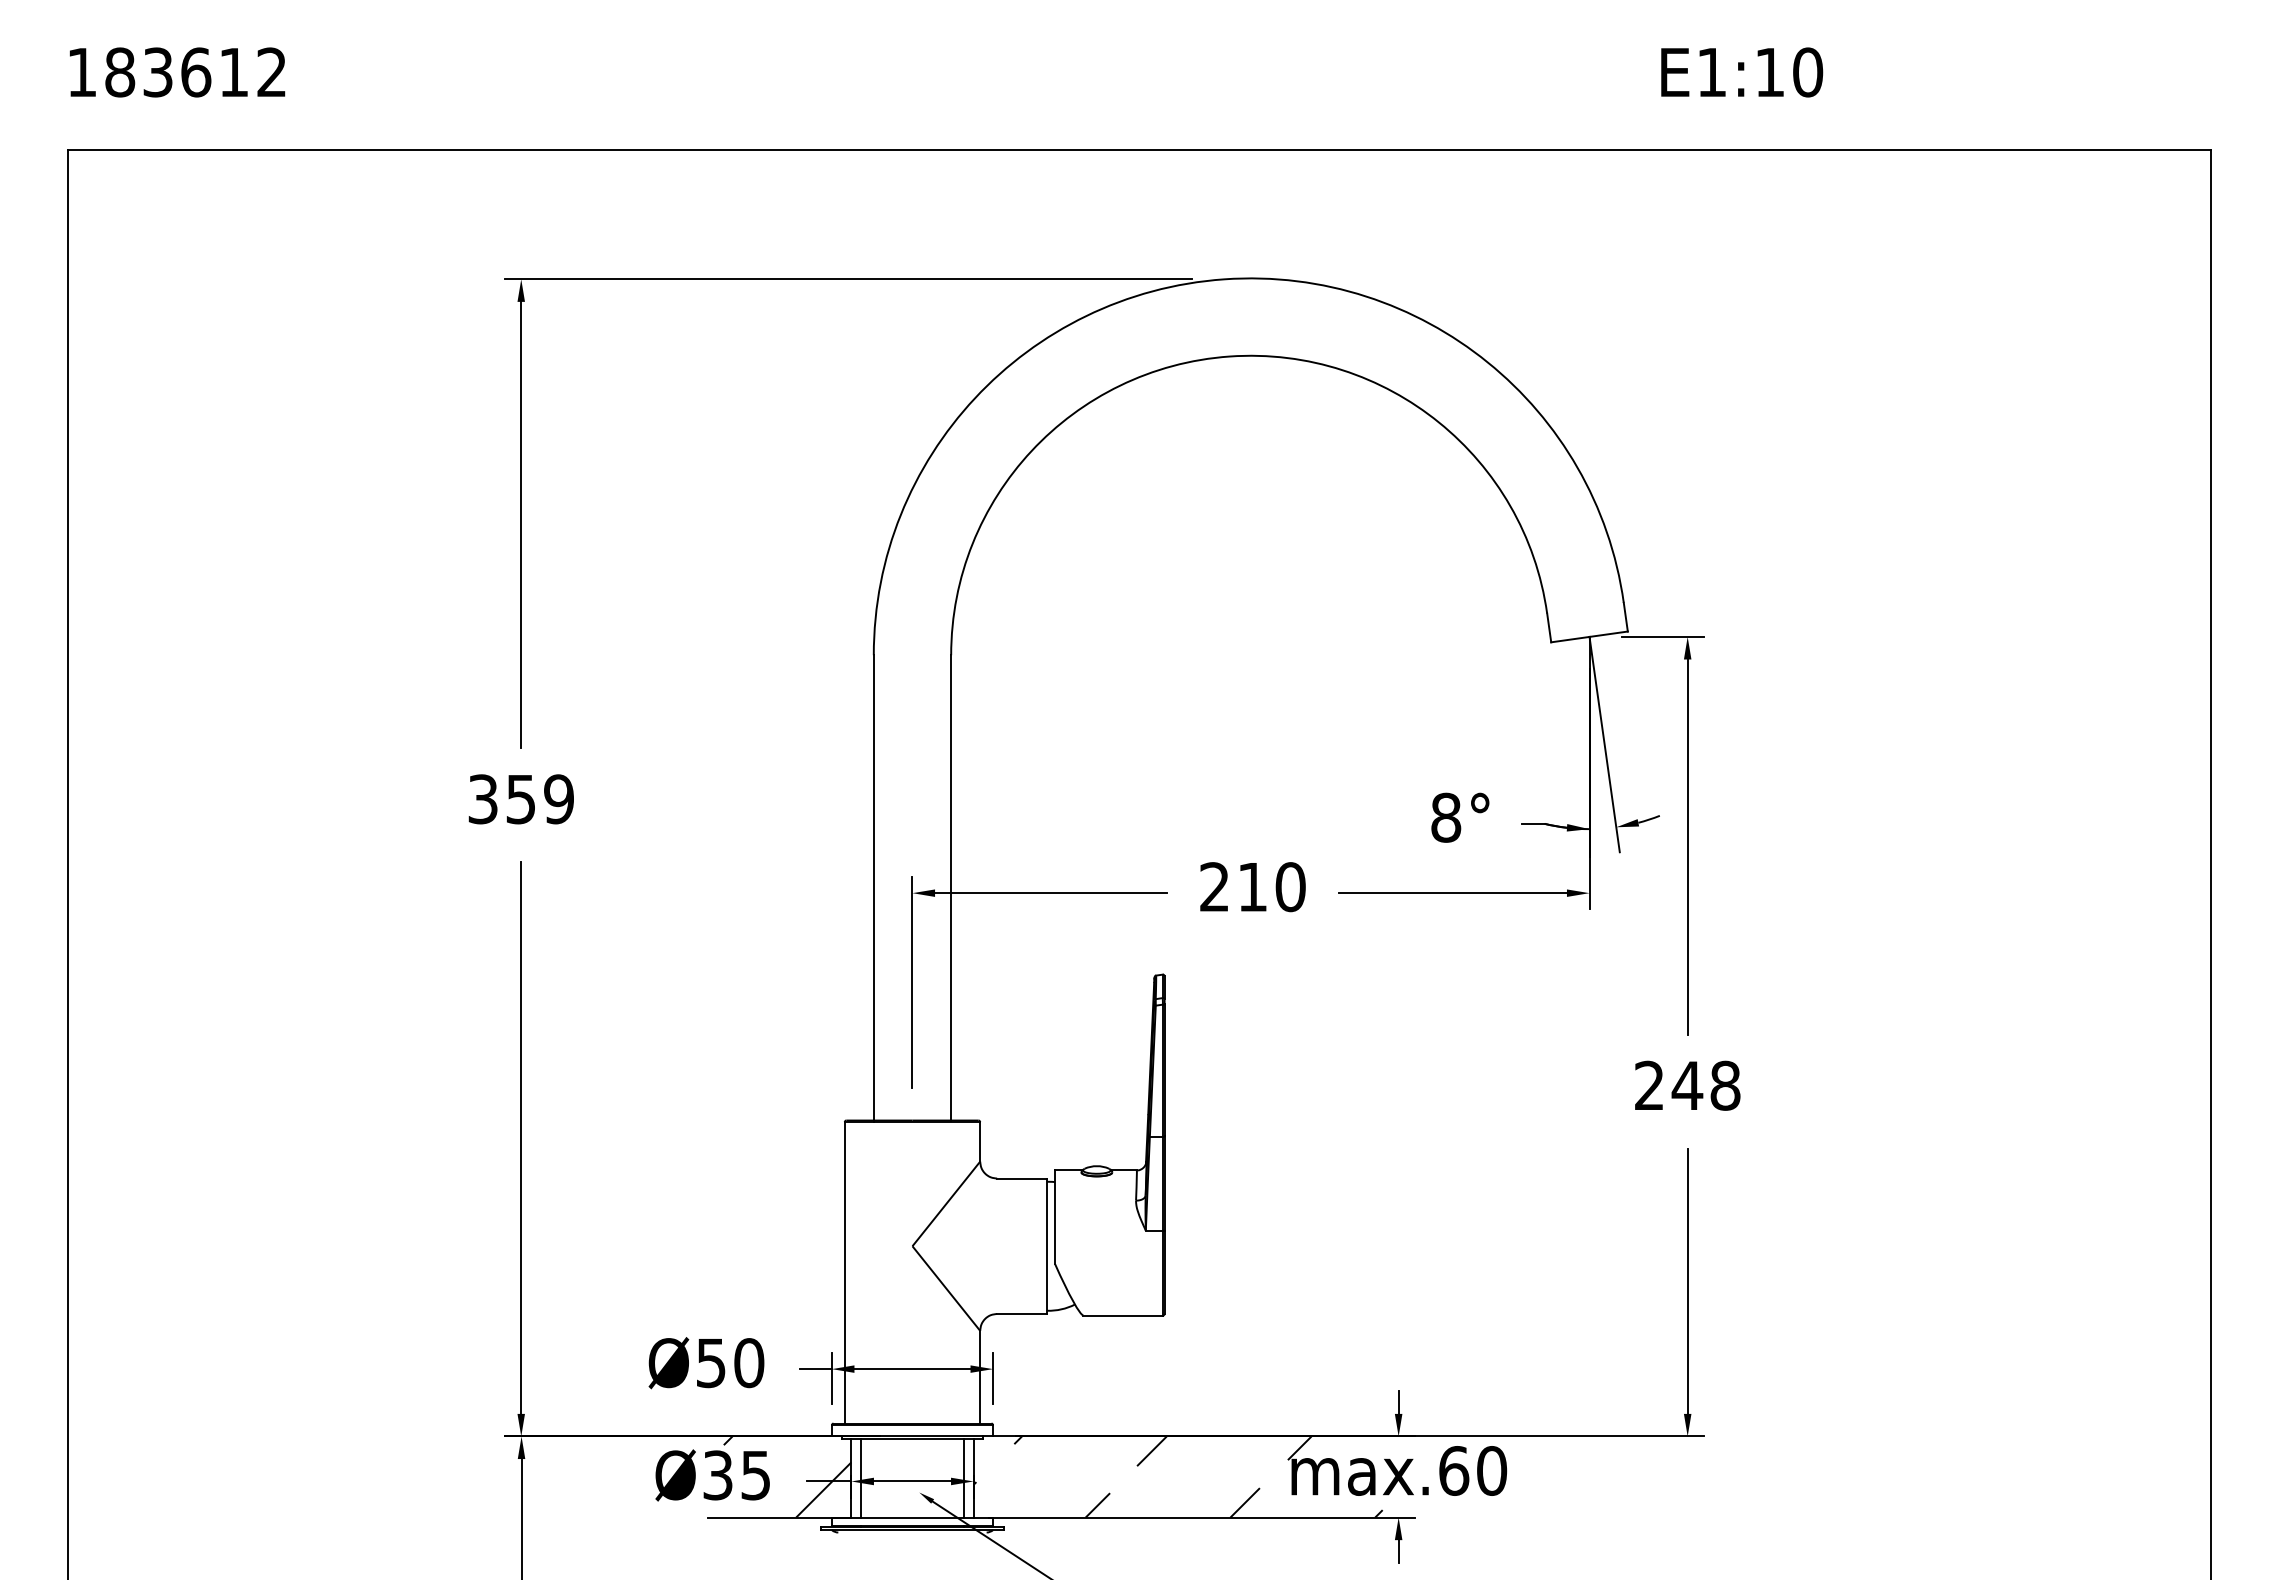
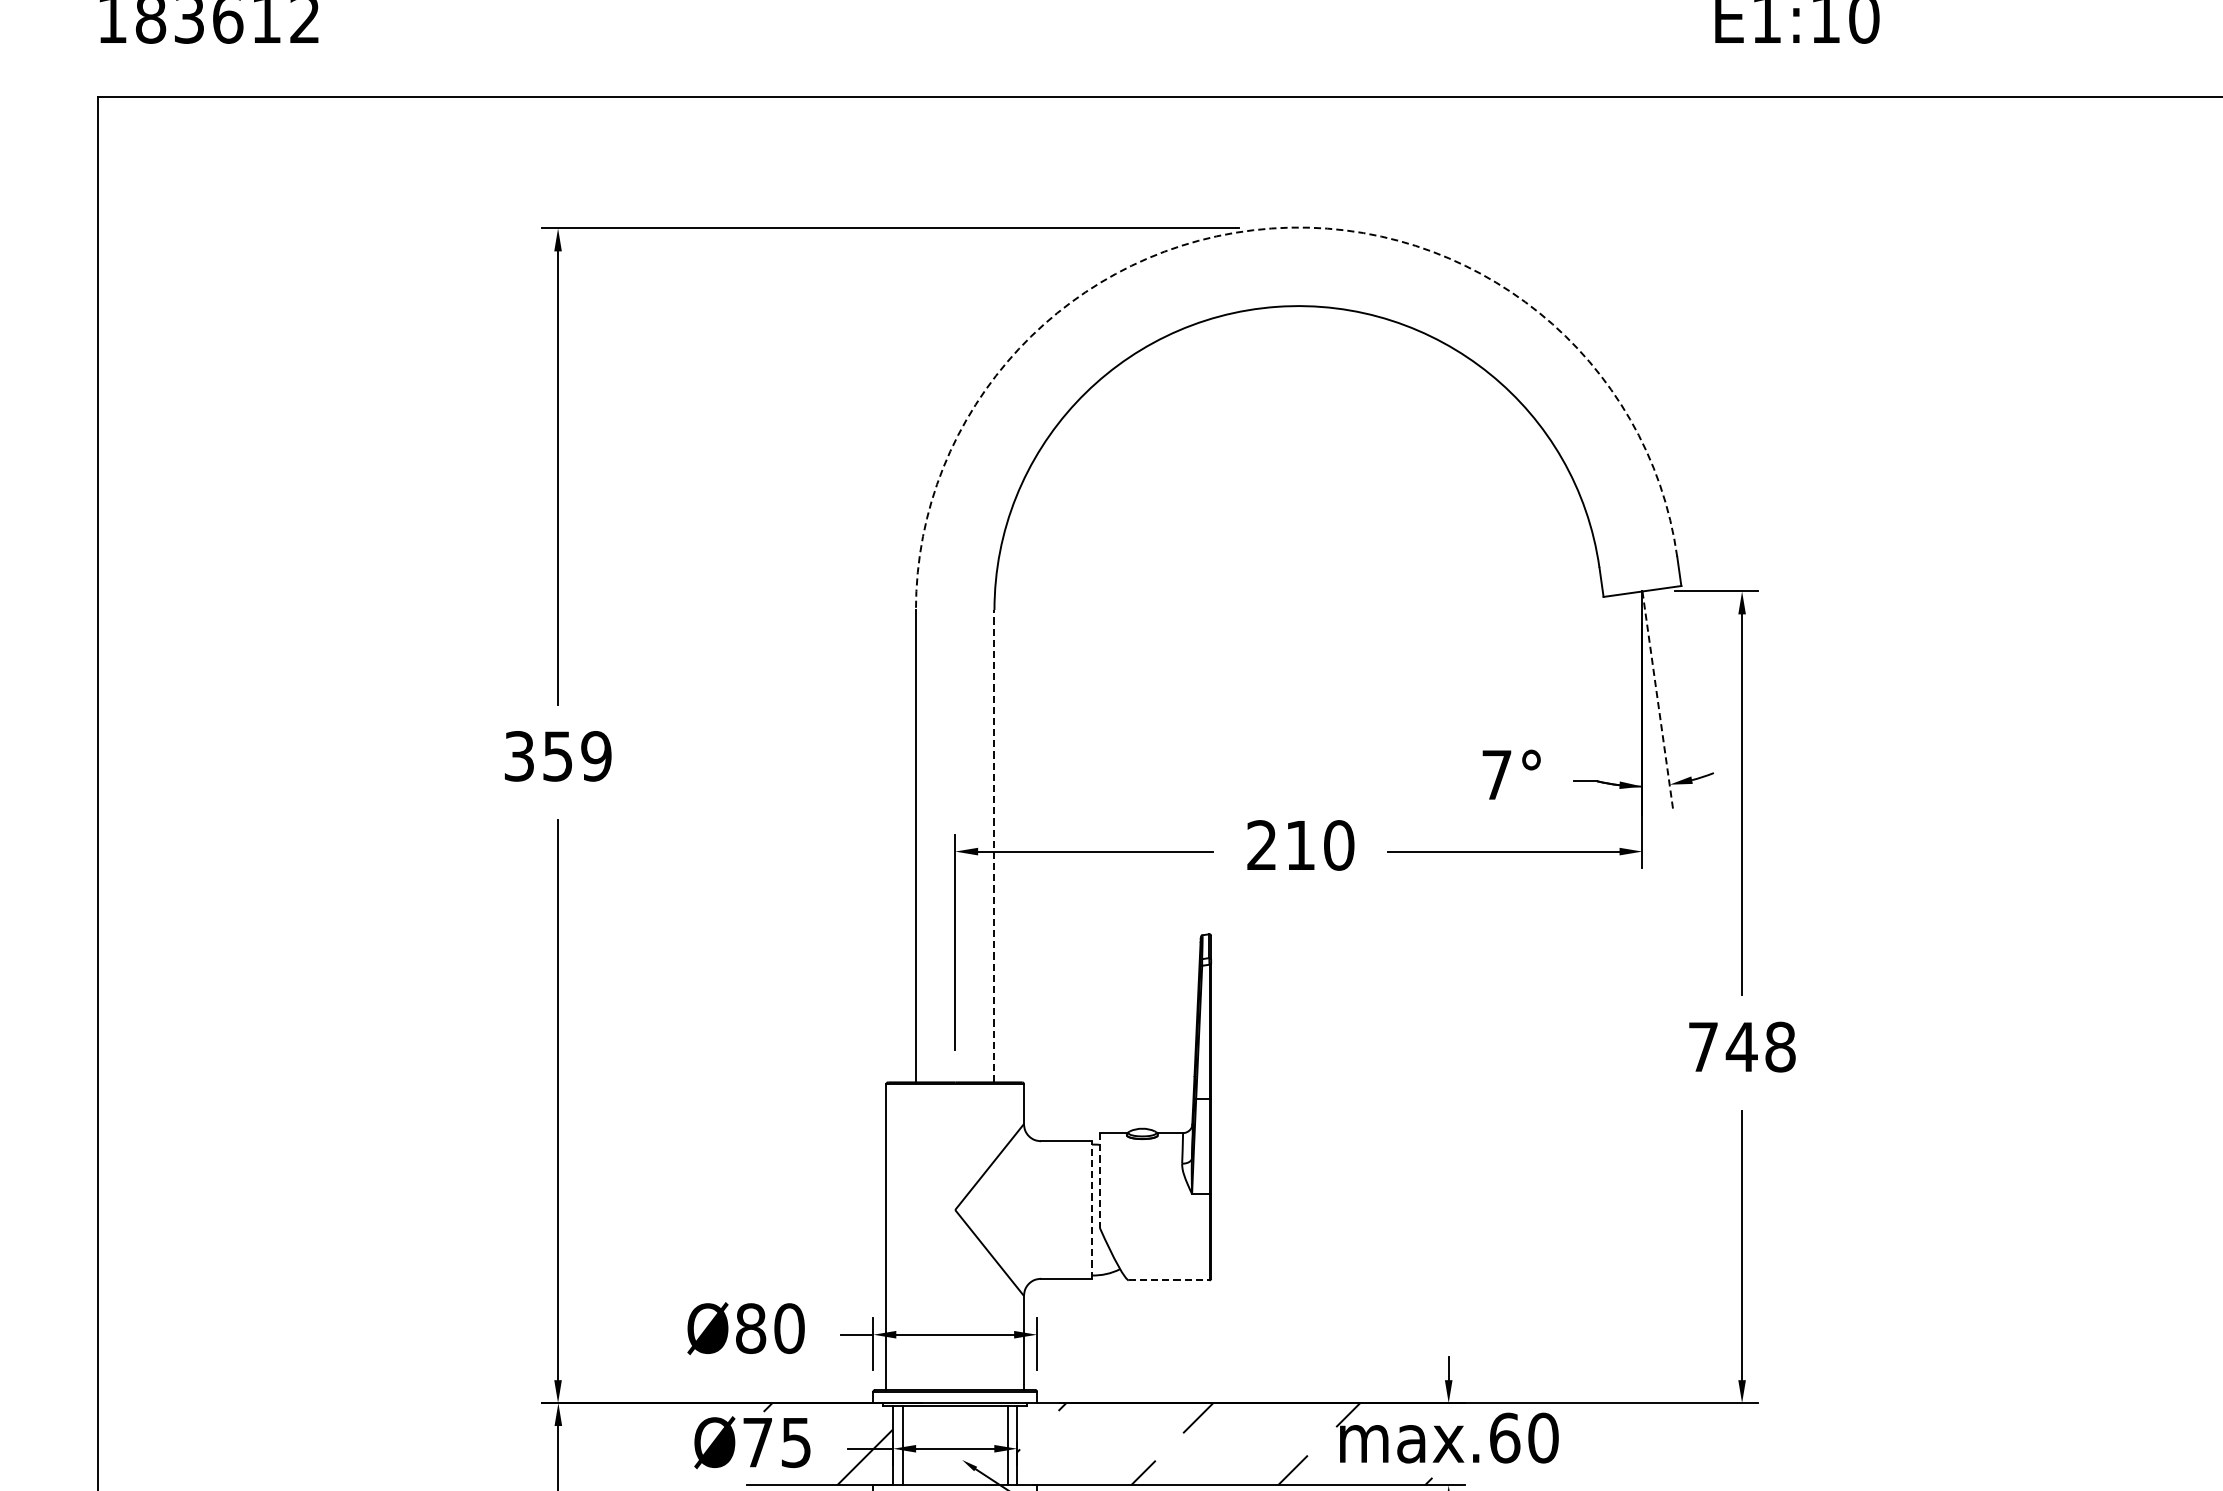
arc: (1224, 279) -> (1271, 228), solid -> dashed
line: (1604, 744) -> (1657, 700), solid -> dashed
text: (1446, 817) -> (1497, 774), 8° -> 7°
line: (951, 887) -> (994, 845), solid -> dashed
text: (1649, 1084) -> (1703, 1045), 248 -> 748
line: (1054, 1217) -> (1099, 1180), solid -> dashed
line: (1047, 1246) -> (1092, 1210), solid -> dashed
line: (1123, 1315) -> (1169, 1280), solid -> dashed
text: (711, 1363) -> (751, 1329), Ø50 -> Ø80
text: (717, 1475) -> (757, 1442), Ø35 -> Ø75

